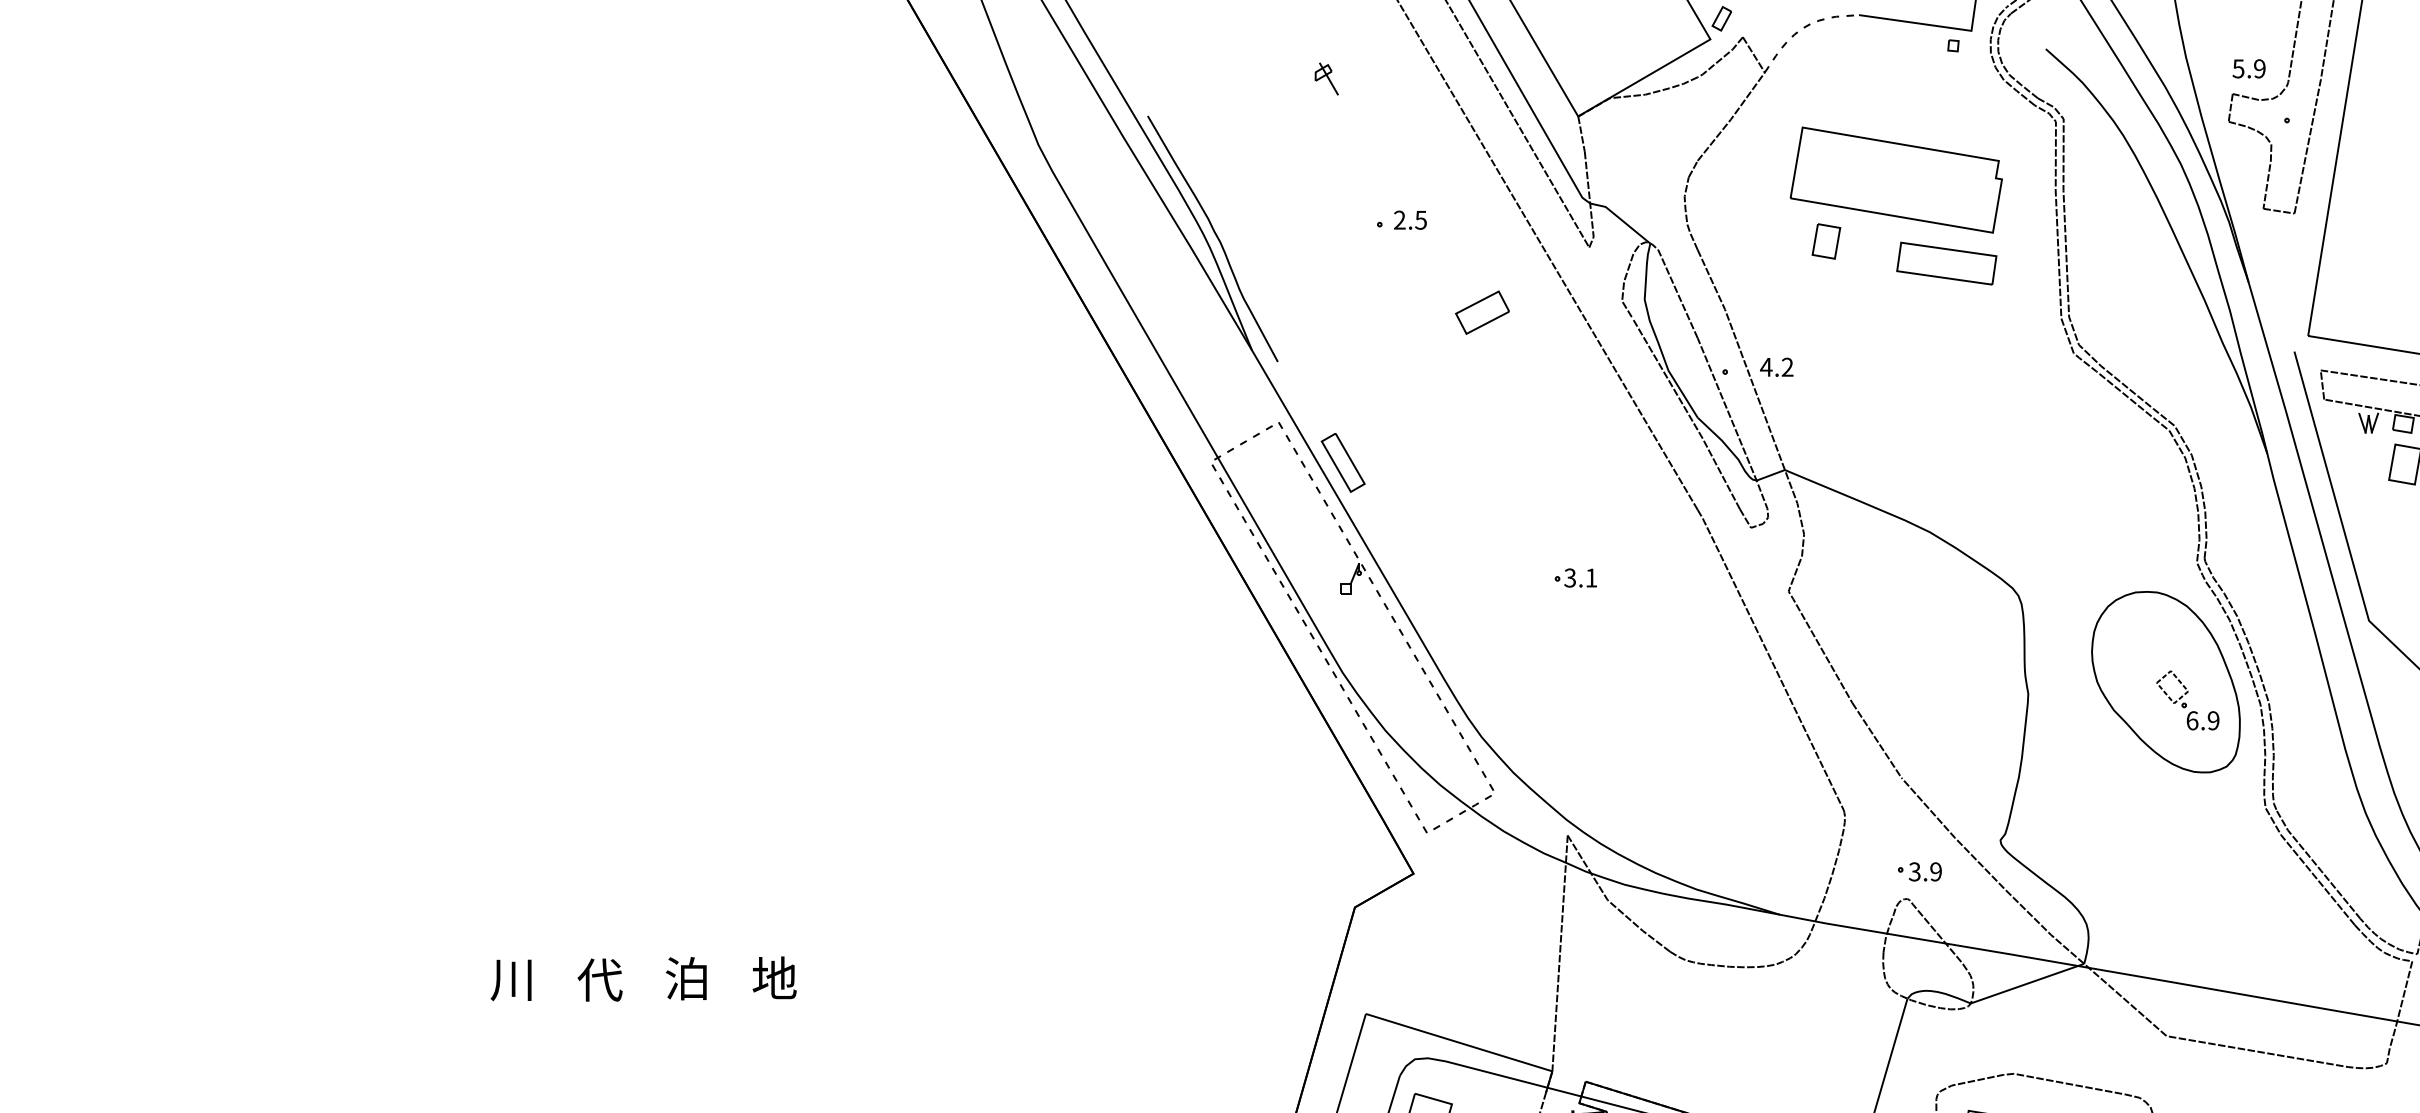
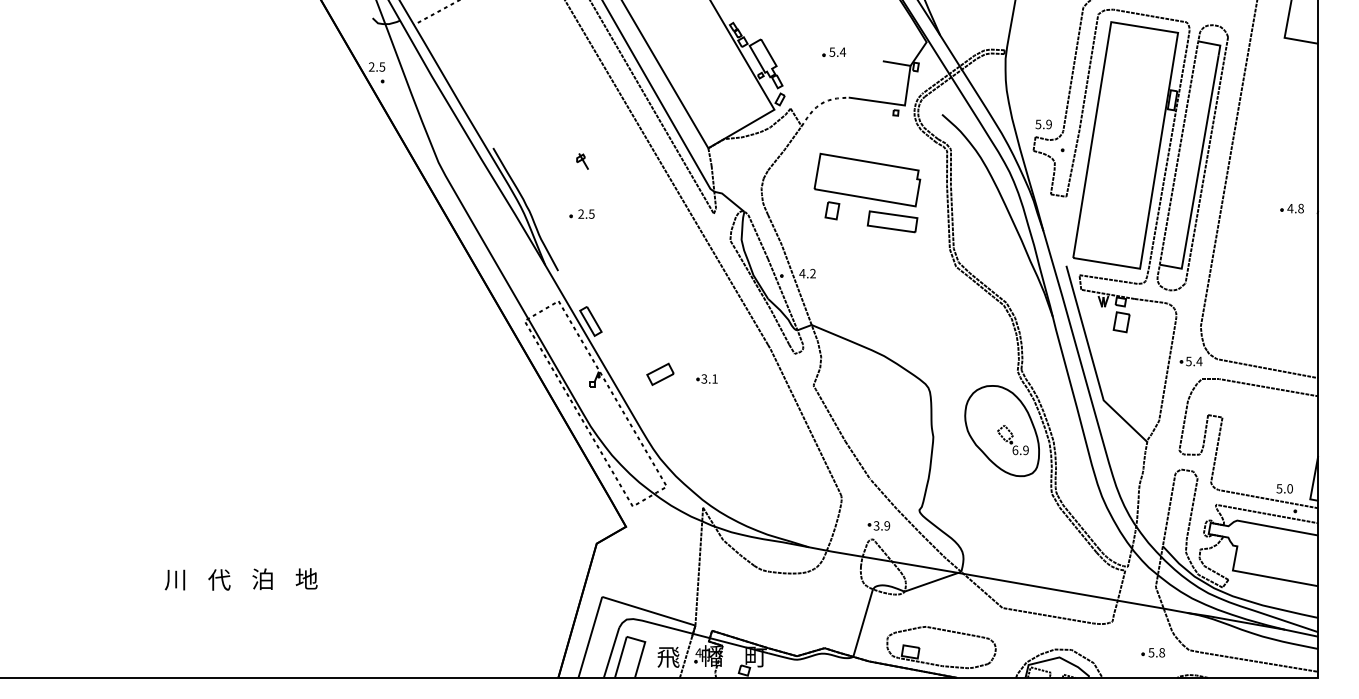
part: (1326, 78) -> (582, 161), moved
part: (1400, 218) -> (581, 213), moved
part: (1482, 310) -> (660, 373), moved

